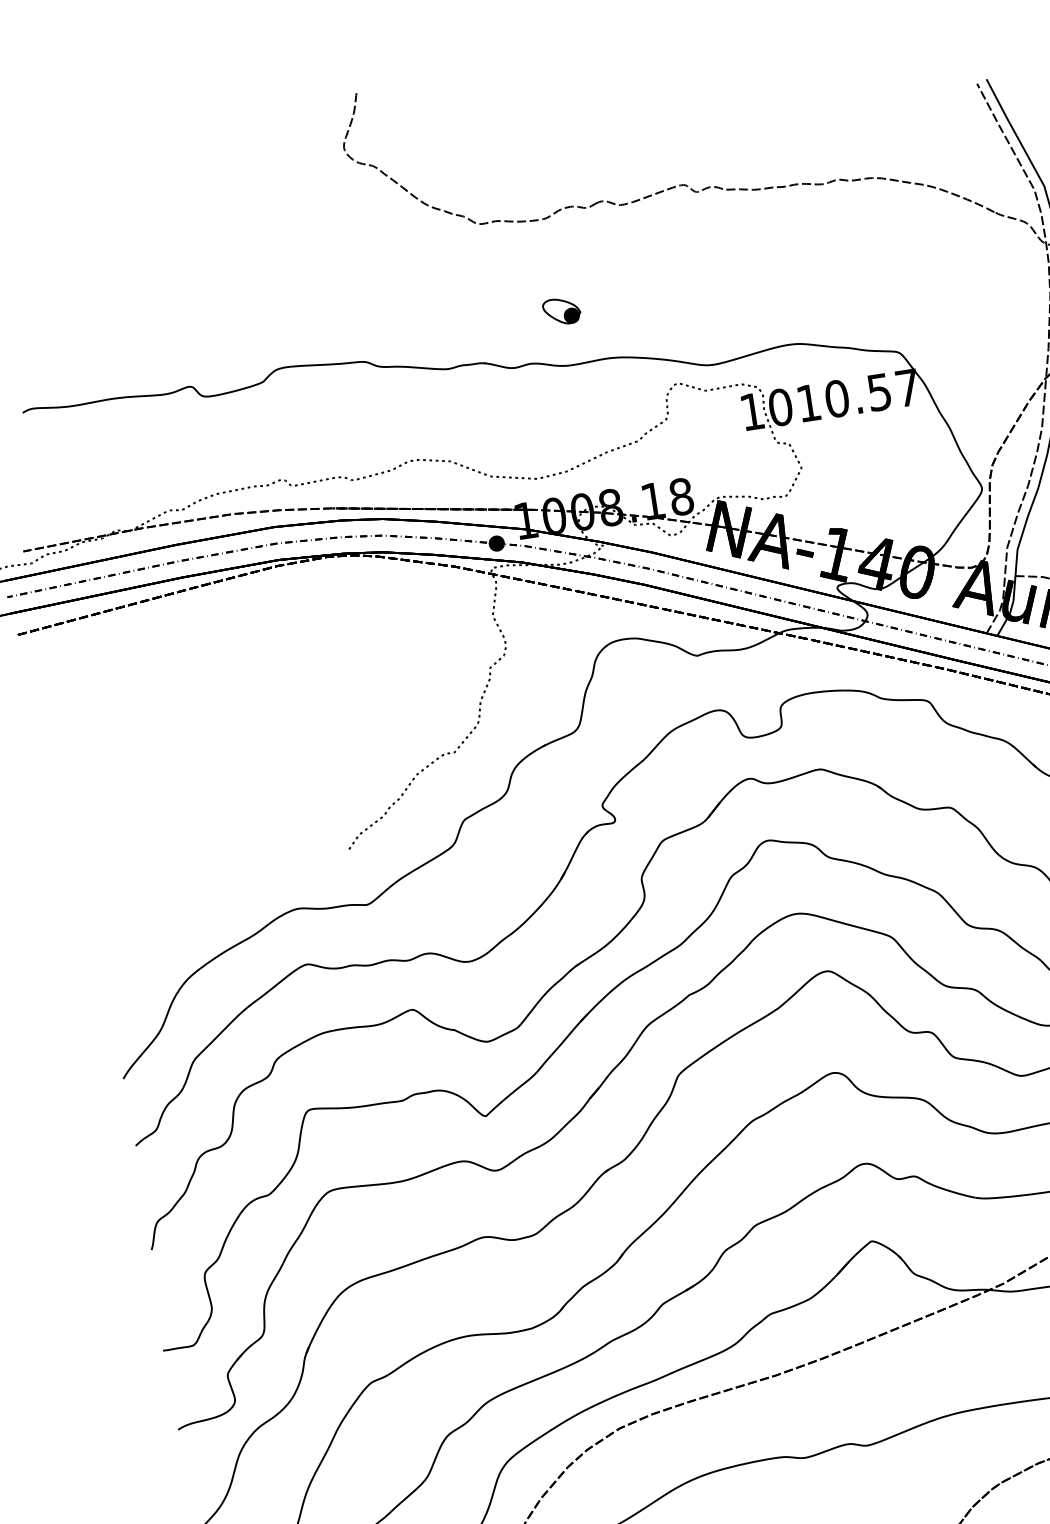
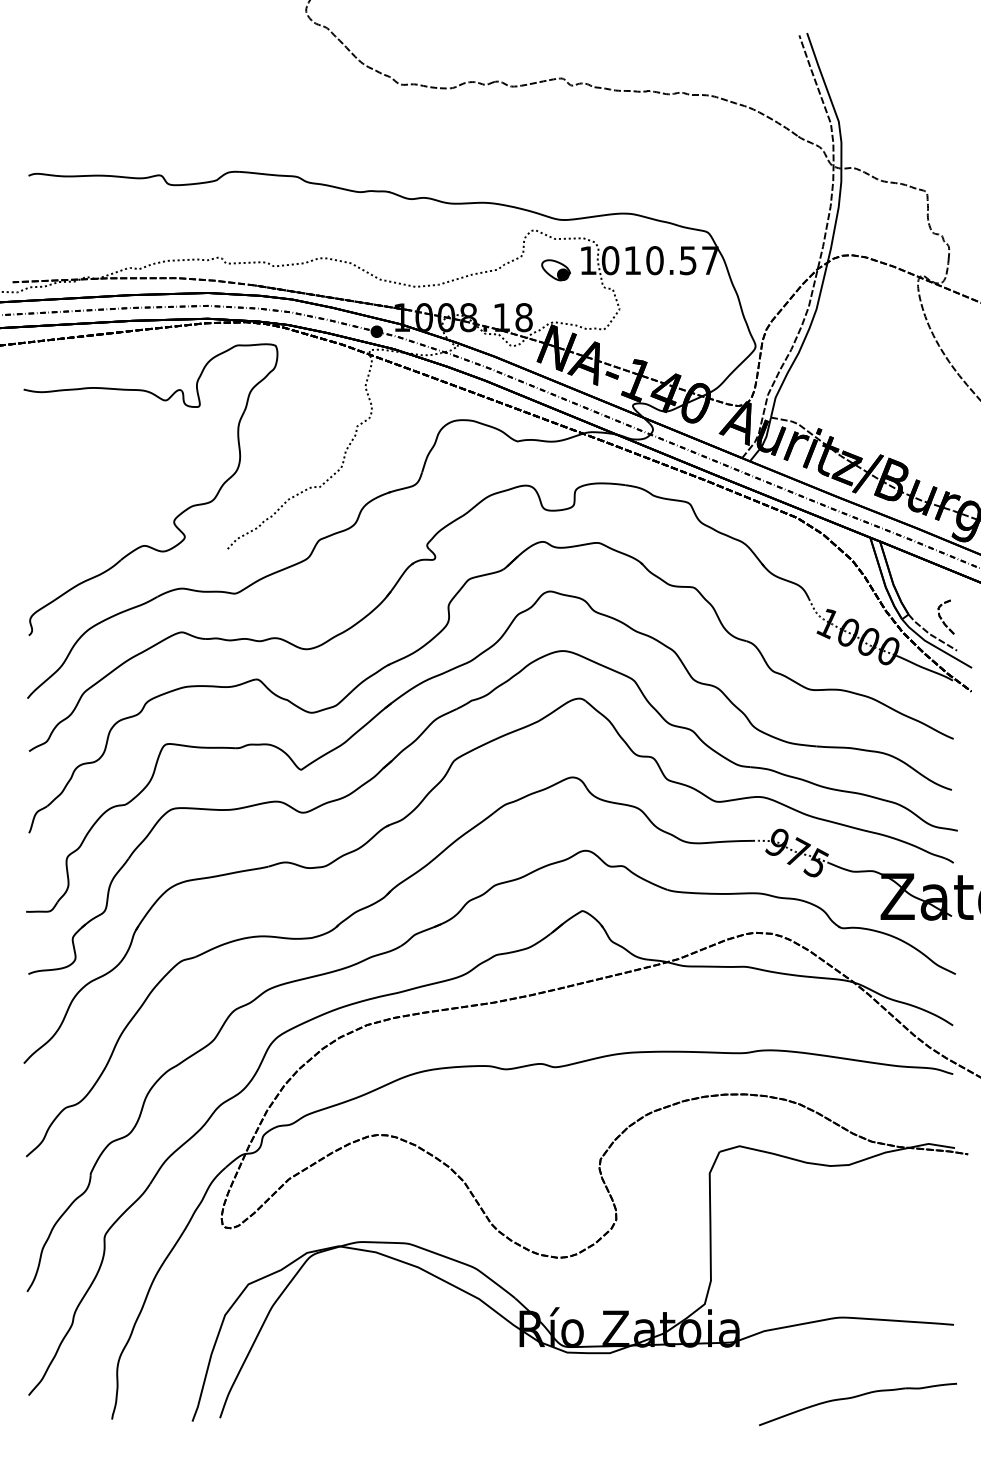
part: (561, 311) -> (555, 270), moved
part: (278, 816) -> (177, 515), added

